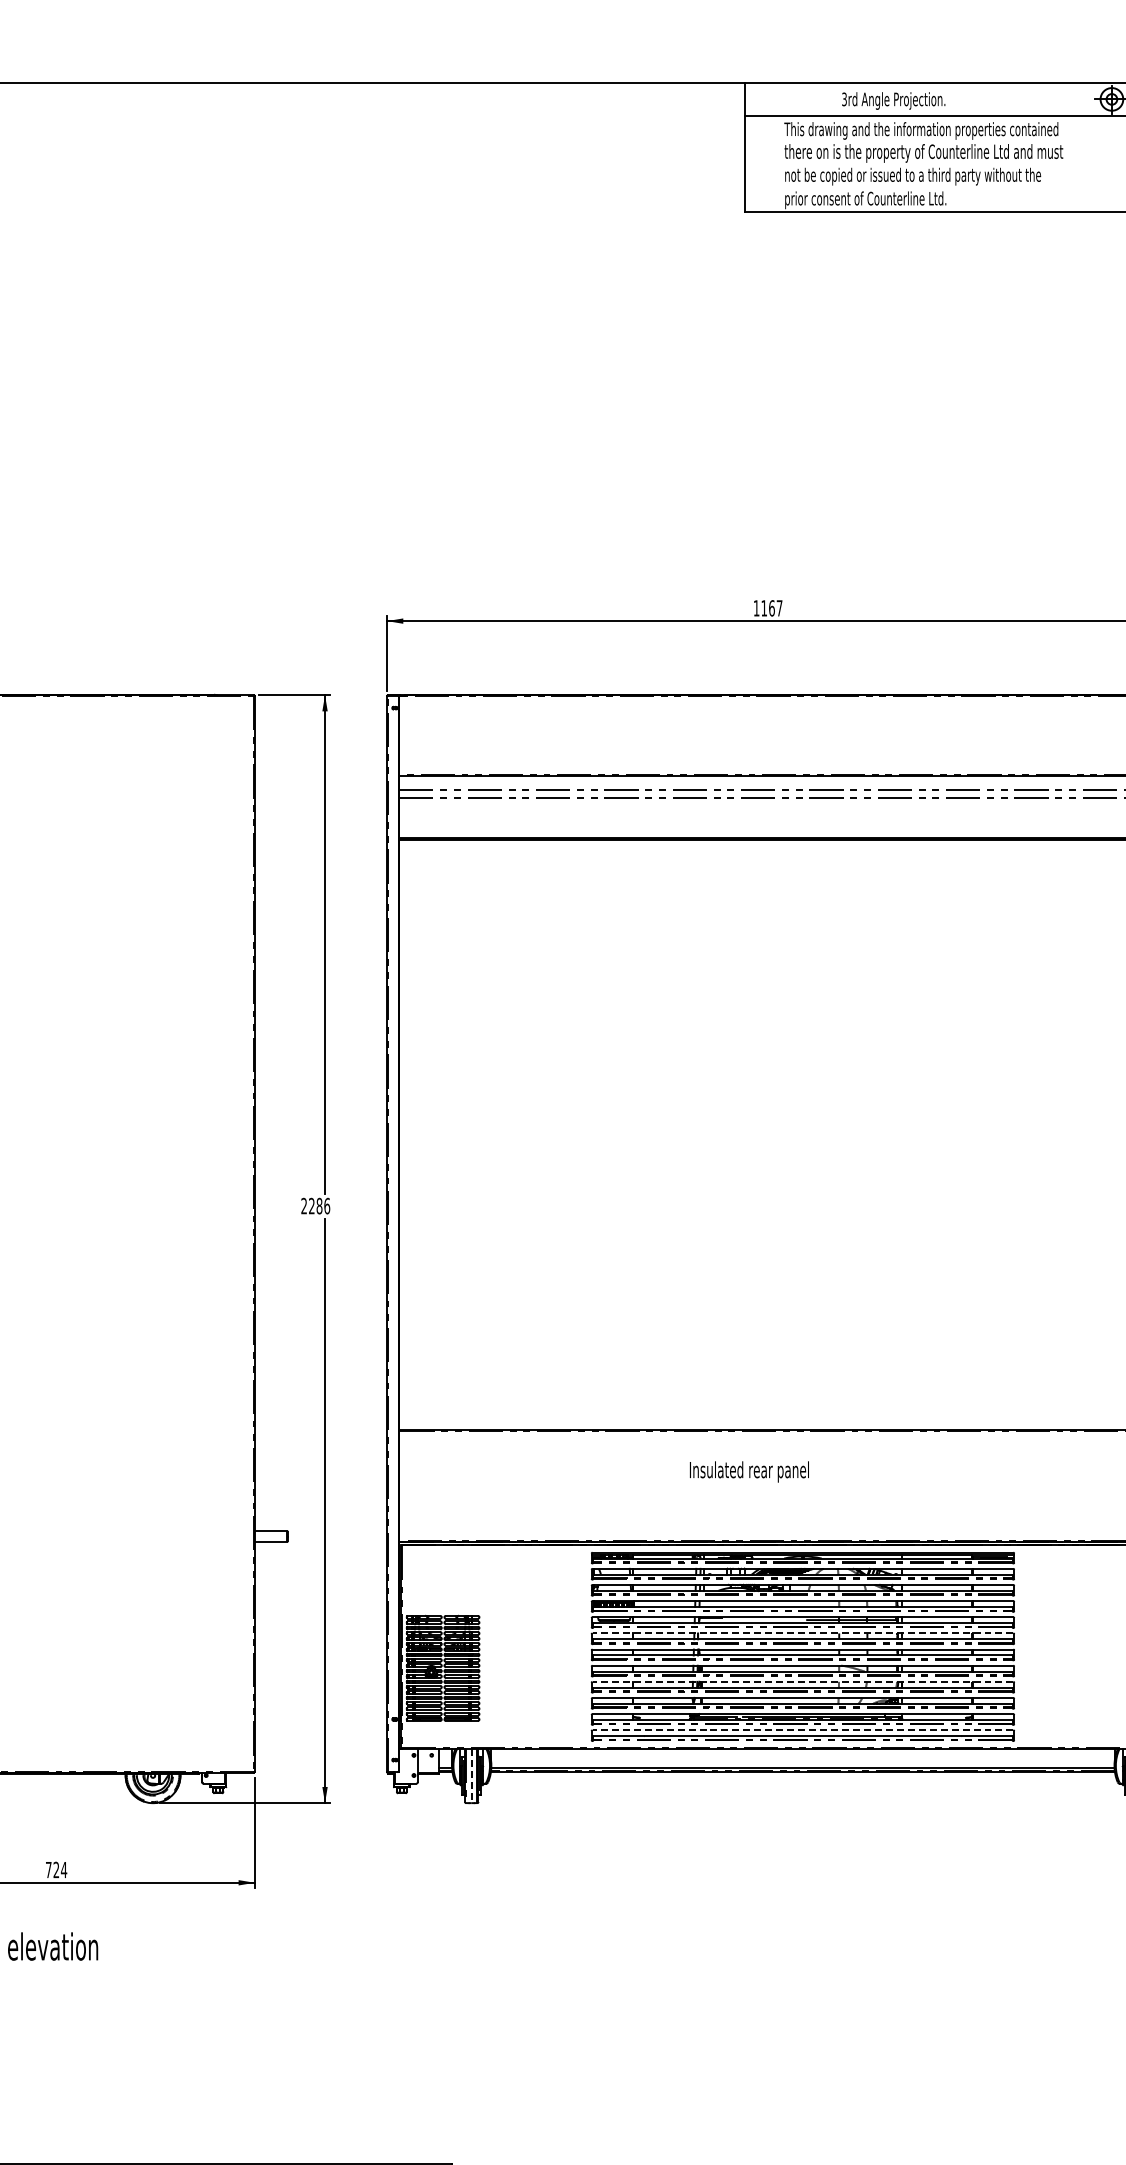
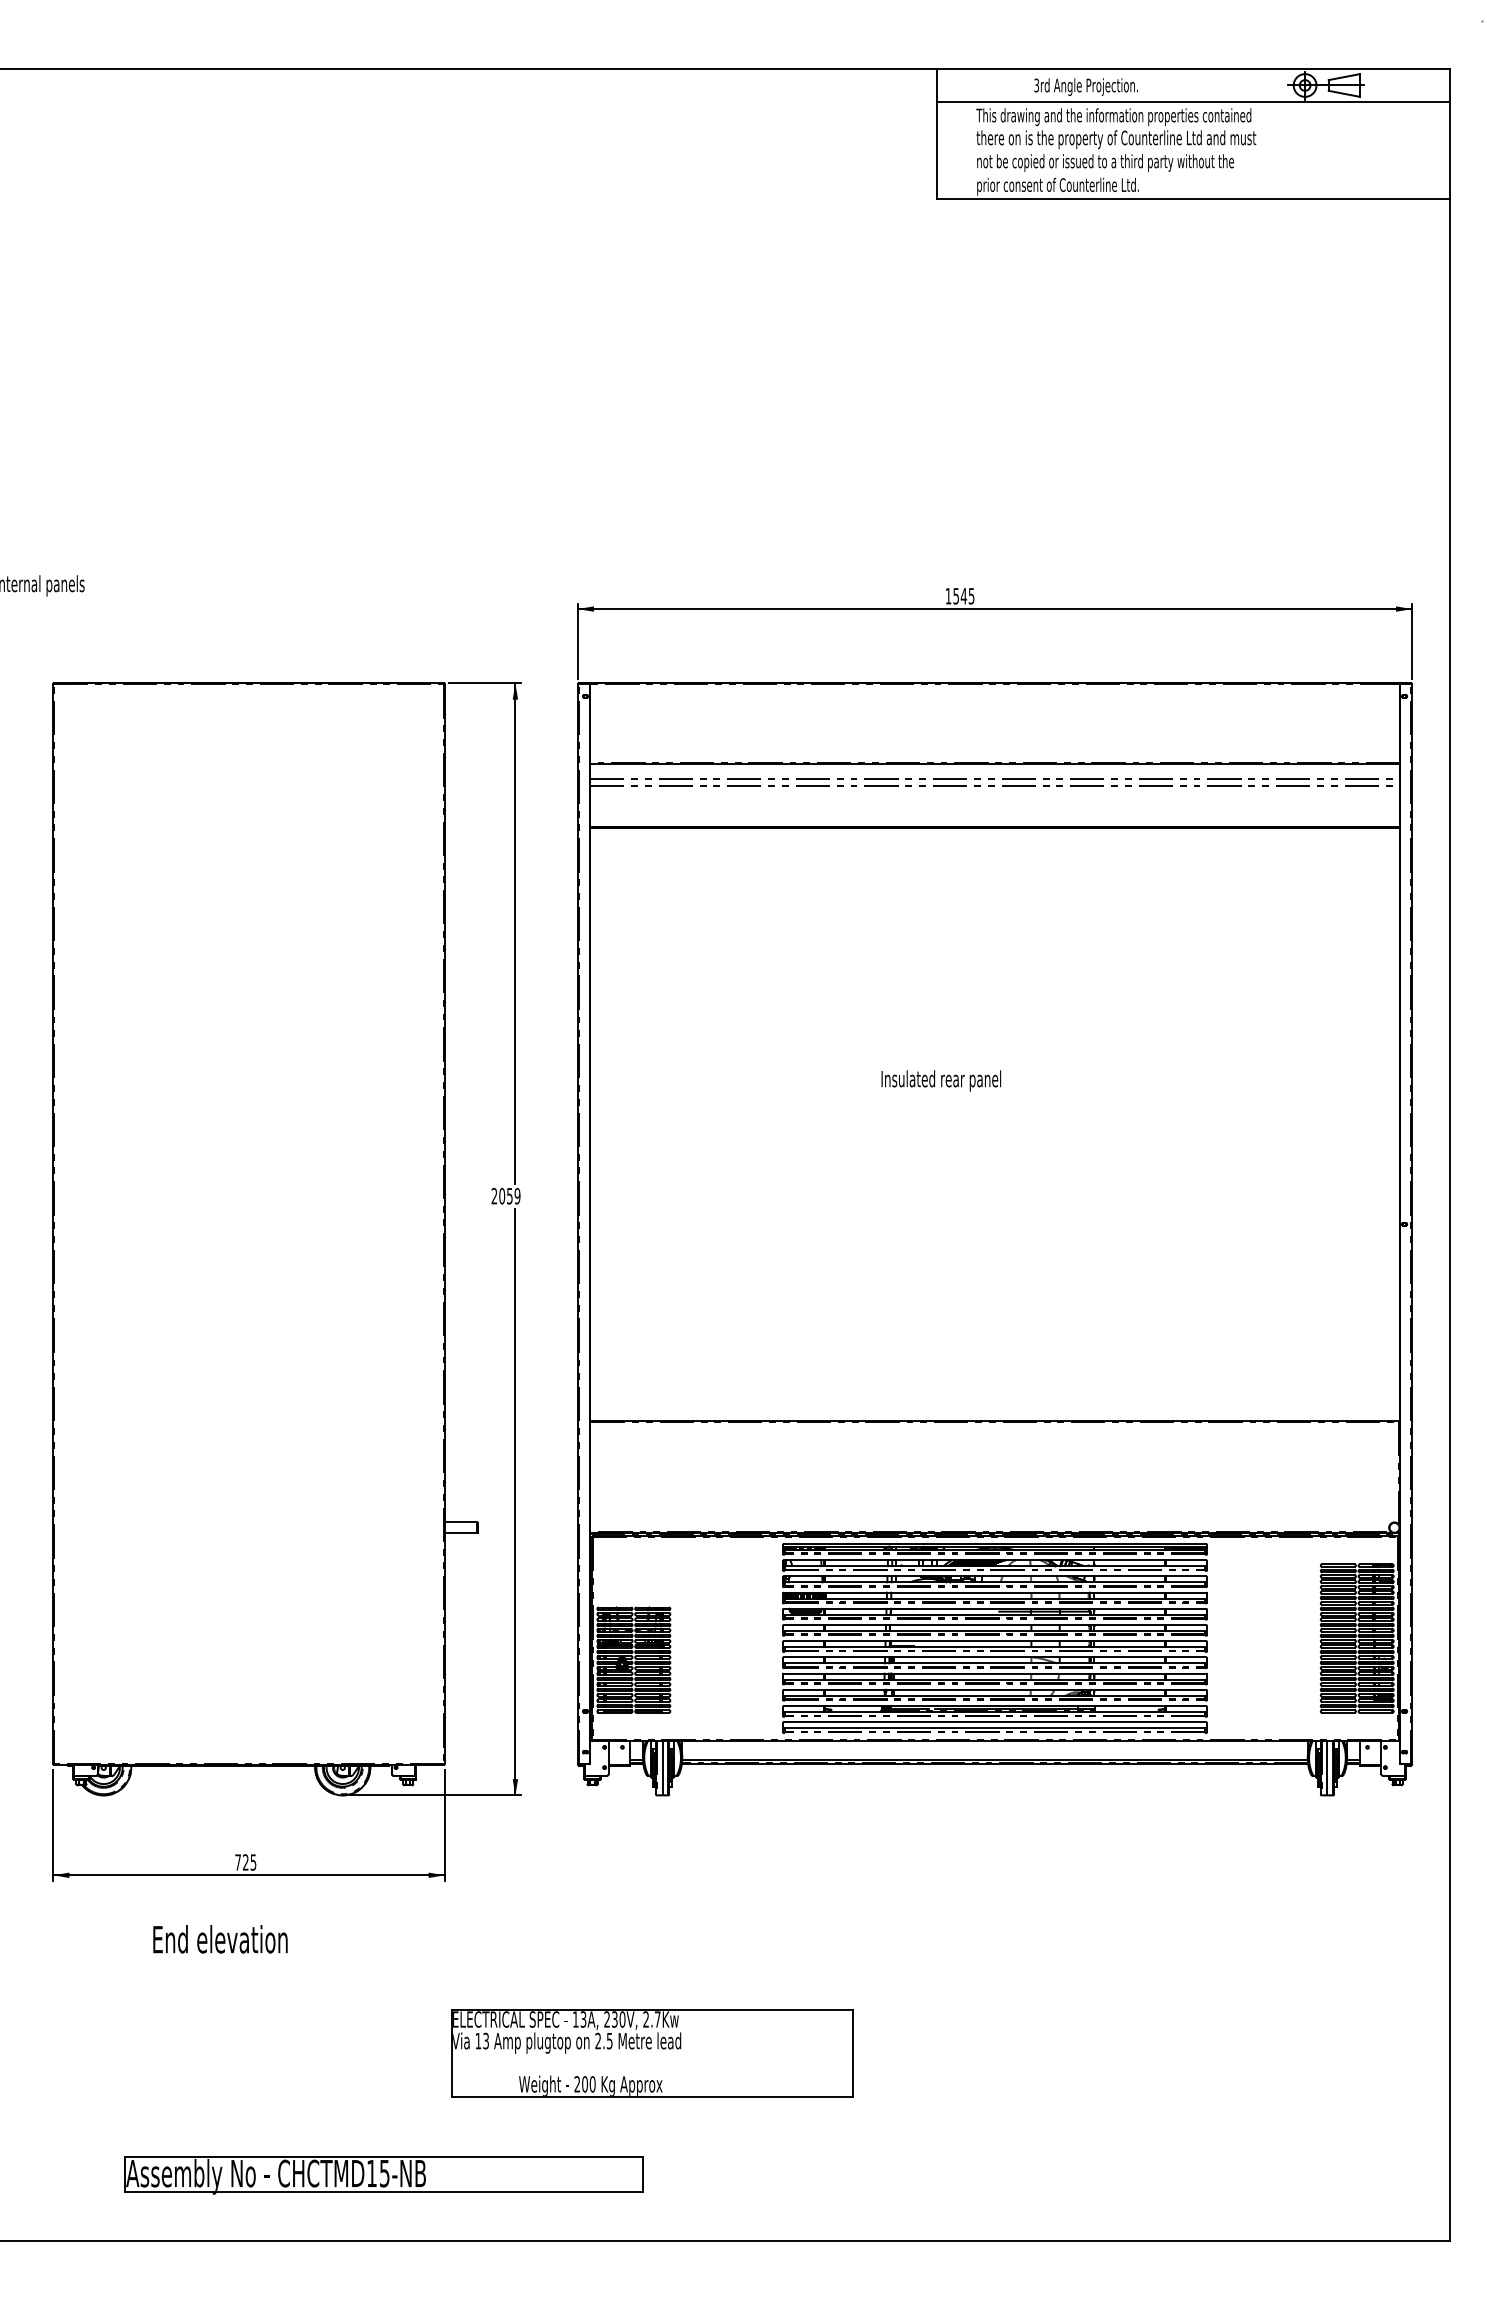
text: (771, 608) -> (963, 596), 1167 -> 1545
text: (319, 1205) -> (509, 1195), 2286 -> 2059
text: (749, 1471) -> (941, 1080), moved
line: (802, 1633) -> (994, 1625), dashed -> solid
line: (802, 1681) -> (994, 1673), dashed -> solid
line: (802, 1730) -> (994, 1722), dashed -> solid
line: (471, 1776) -> (662, 1768), dashed -> solid
text: (64, 1870) -> (253, 1862), 724 -> 725
part: (461, 2060) -> (652, 2053), added

